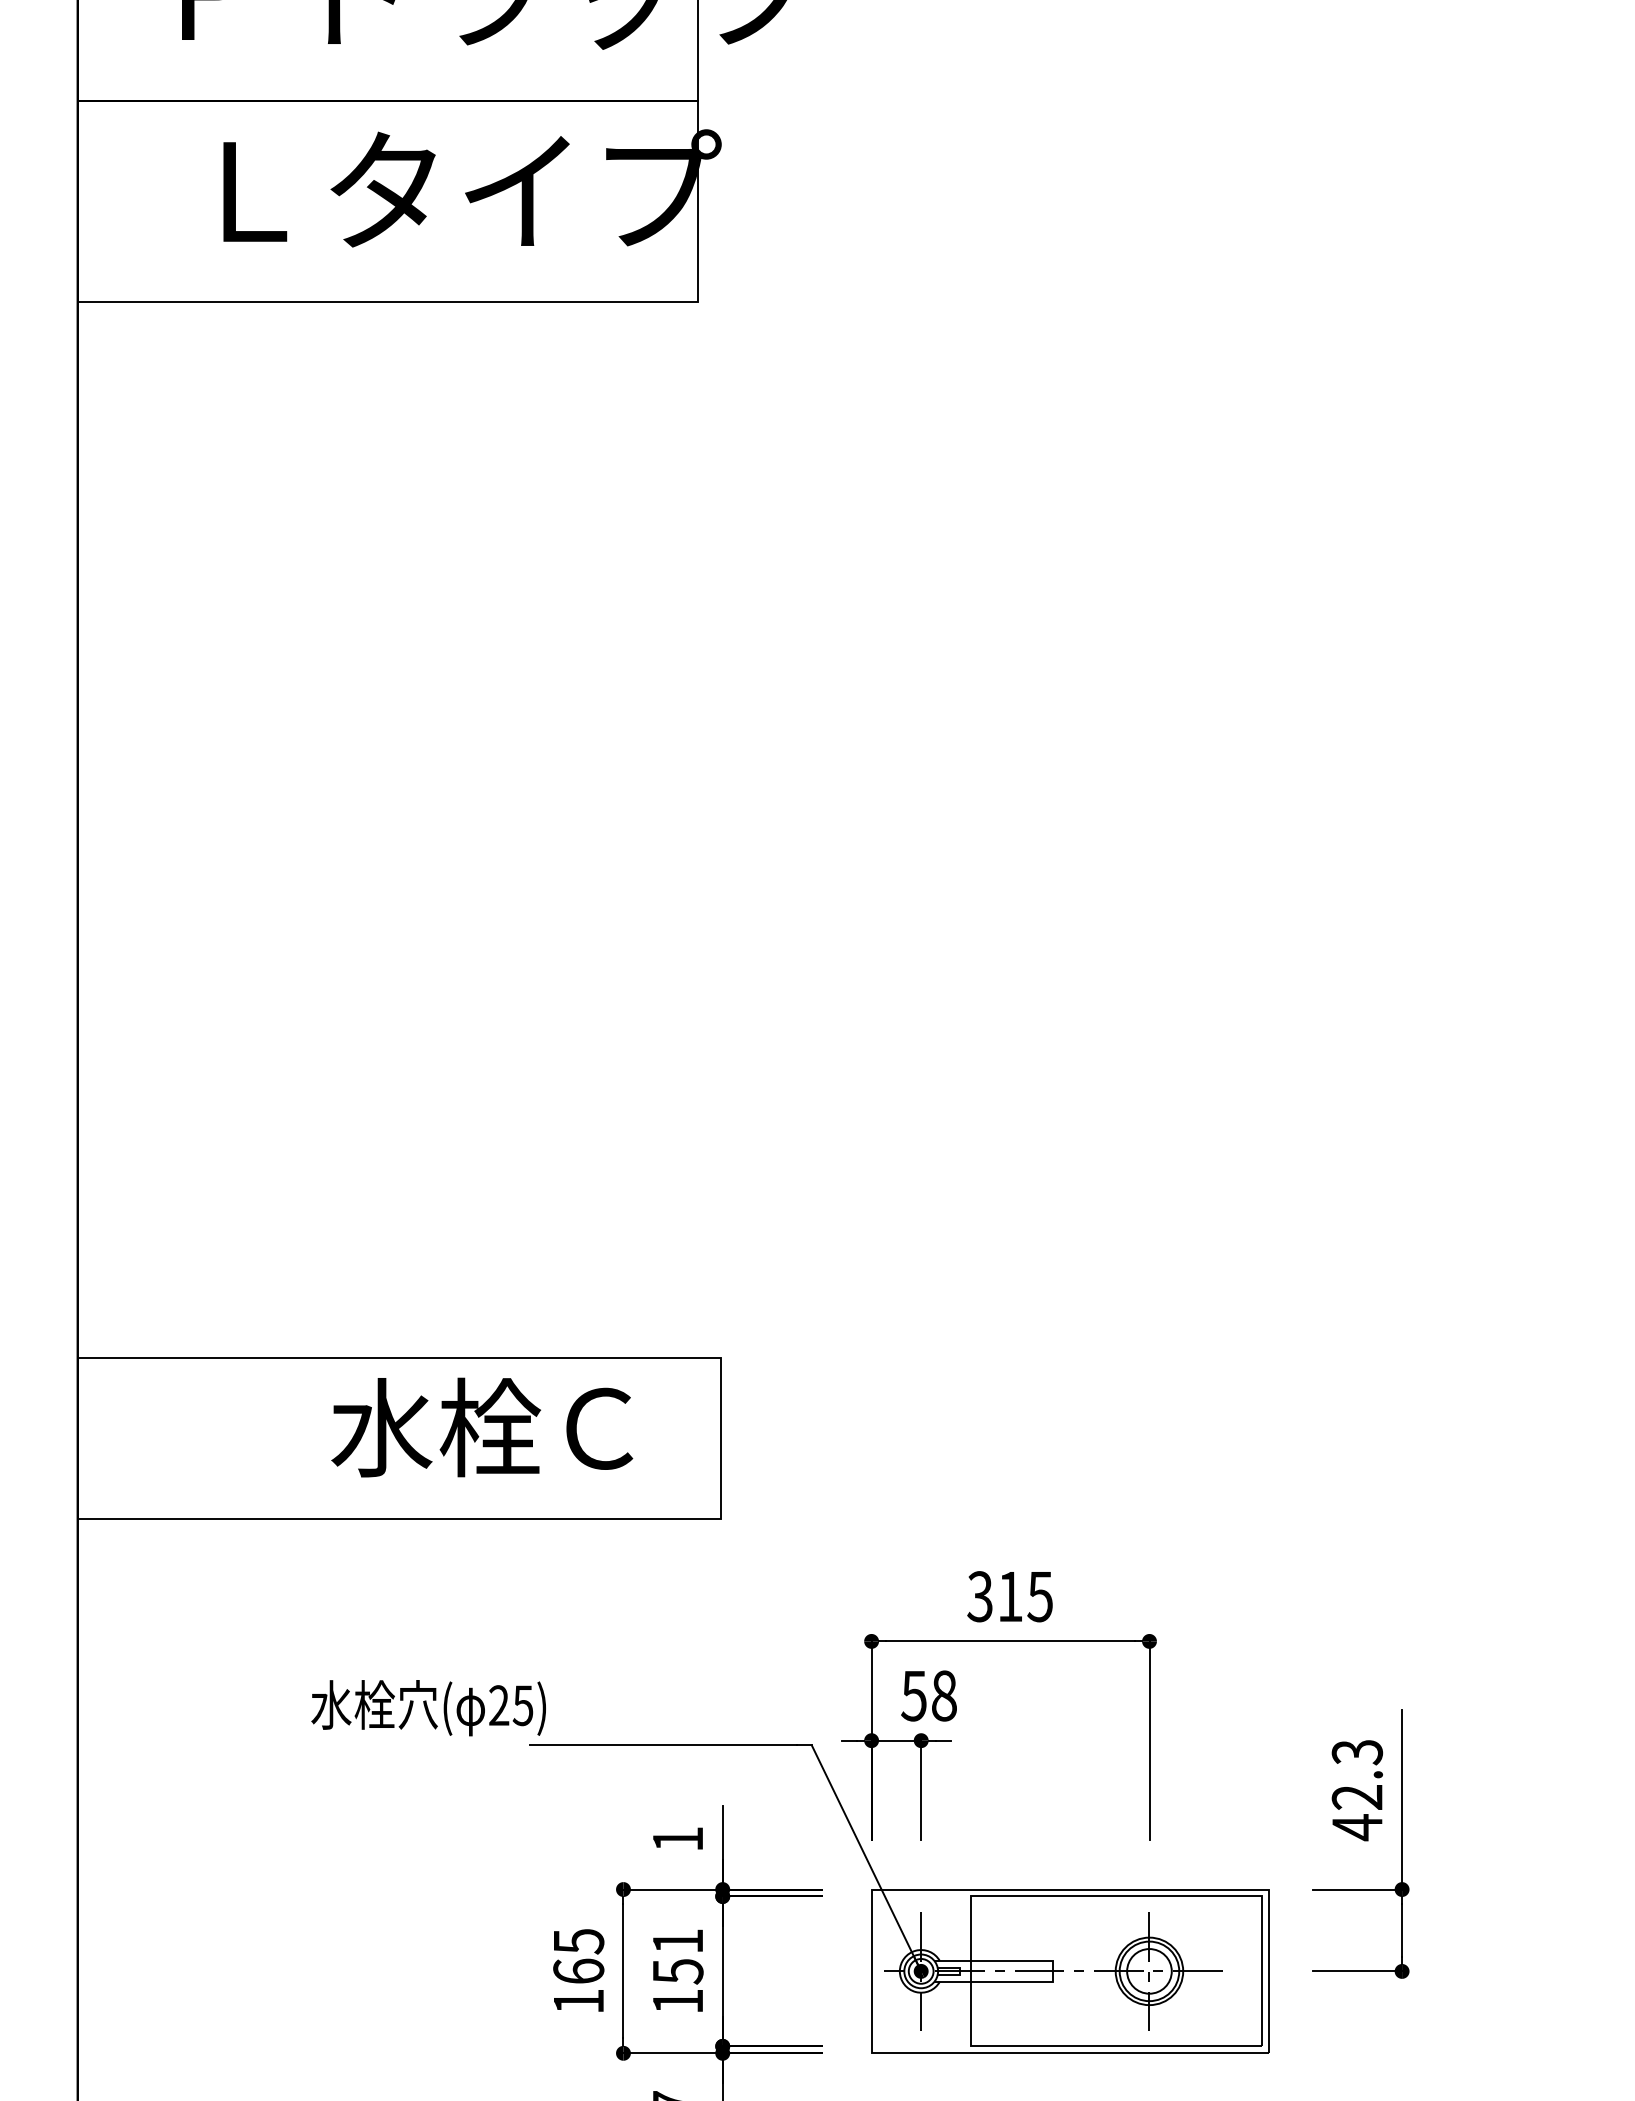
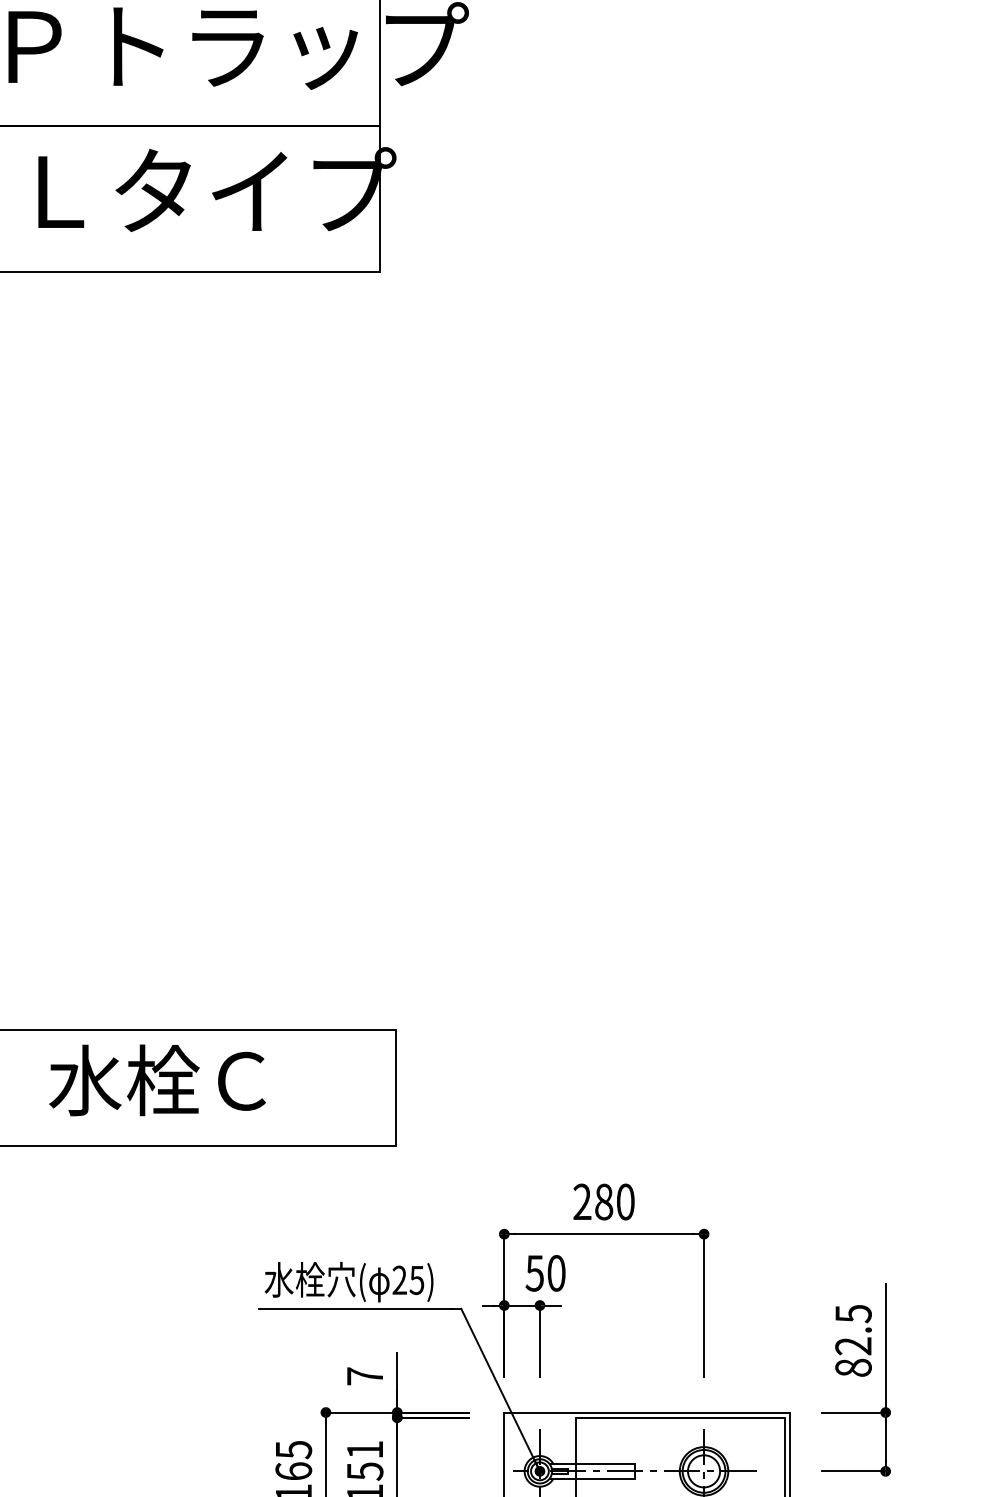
text: (482, 1427) -> (157, 1080), moved
text: (1009, 1596) -> (603, 1201), 315 -> 280
text: (944, 1695) -> (556, 1273), 58 -> 50
text: (428, 1708) -> (348, 1282), moved
text: (1357, 1790) -> (853, 1341), 42.3 -> 82.5
text: (677, 1838) -> (364, 1375), 1 -> 7

